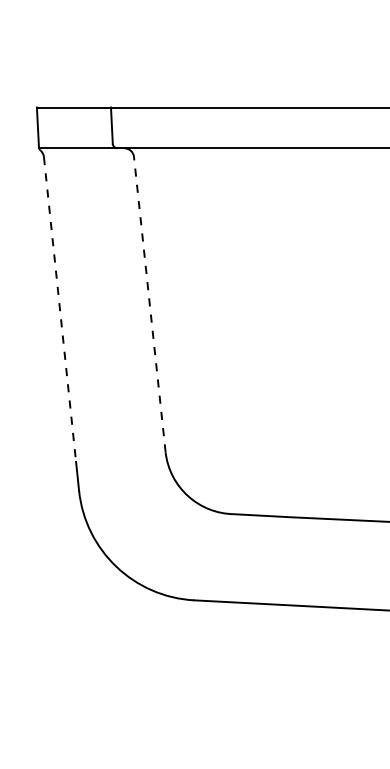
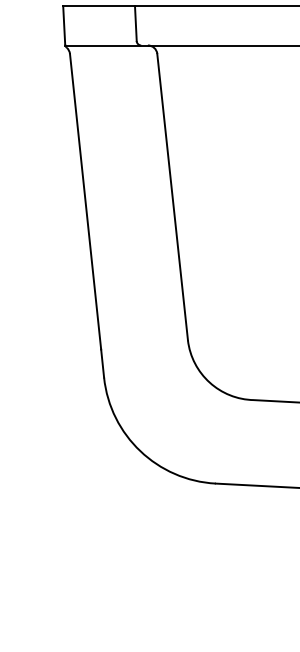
line: (149, 304) -> (172, 196), dashed -> solid
line: (60, 309) -> (86, 201), dashed -> solid

